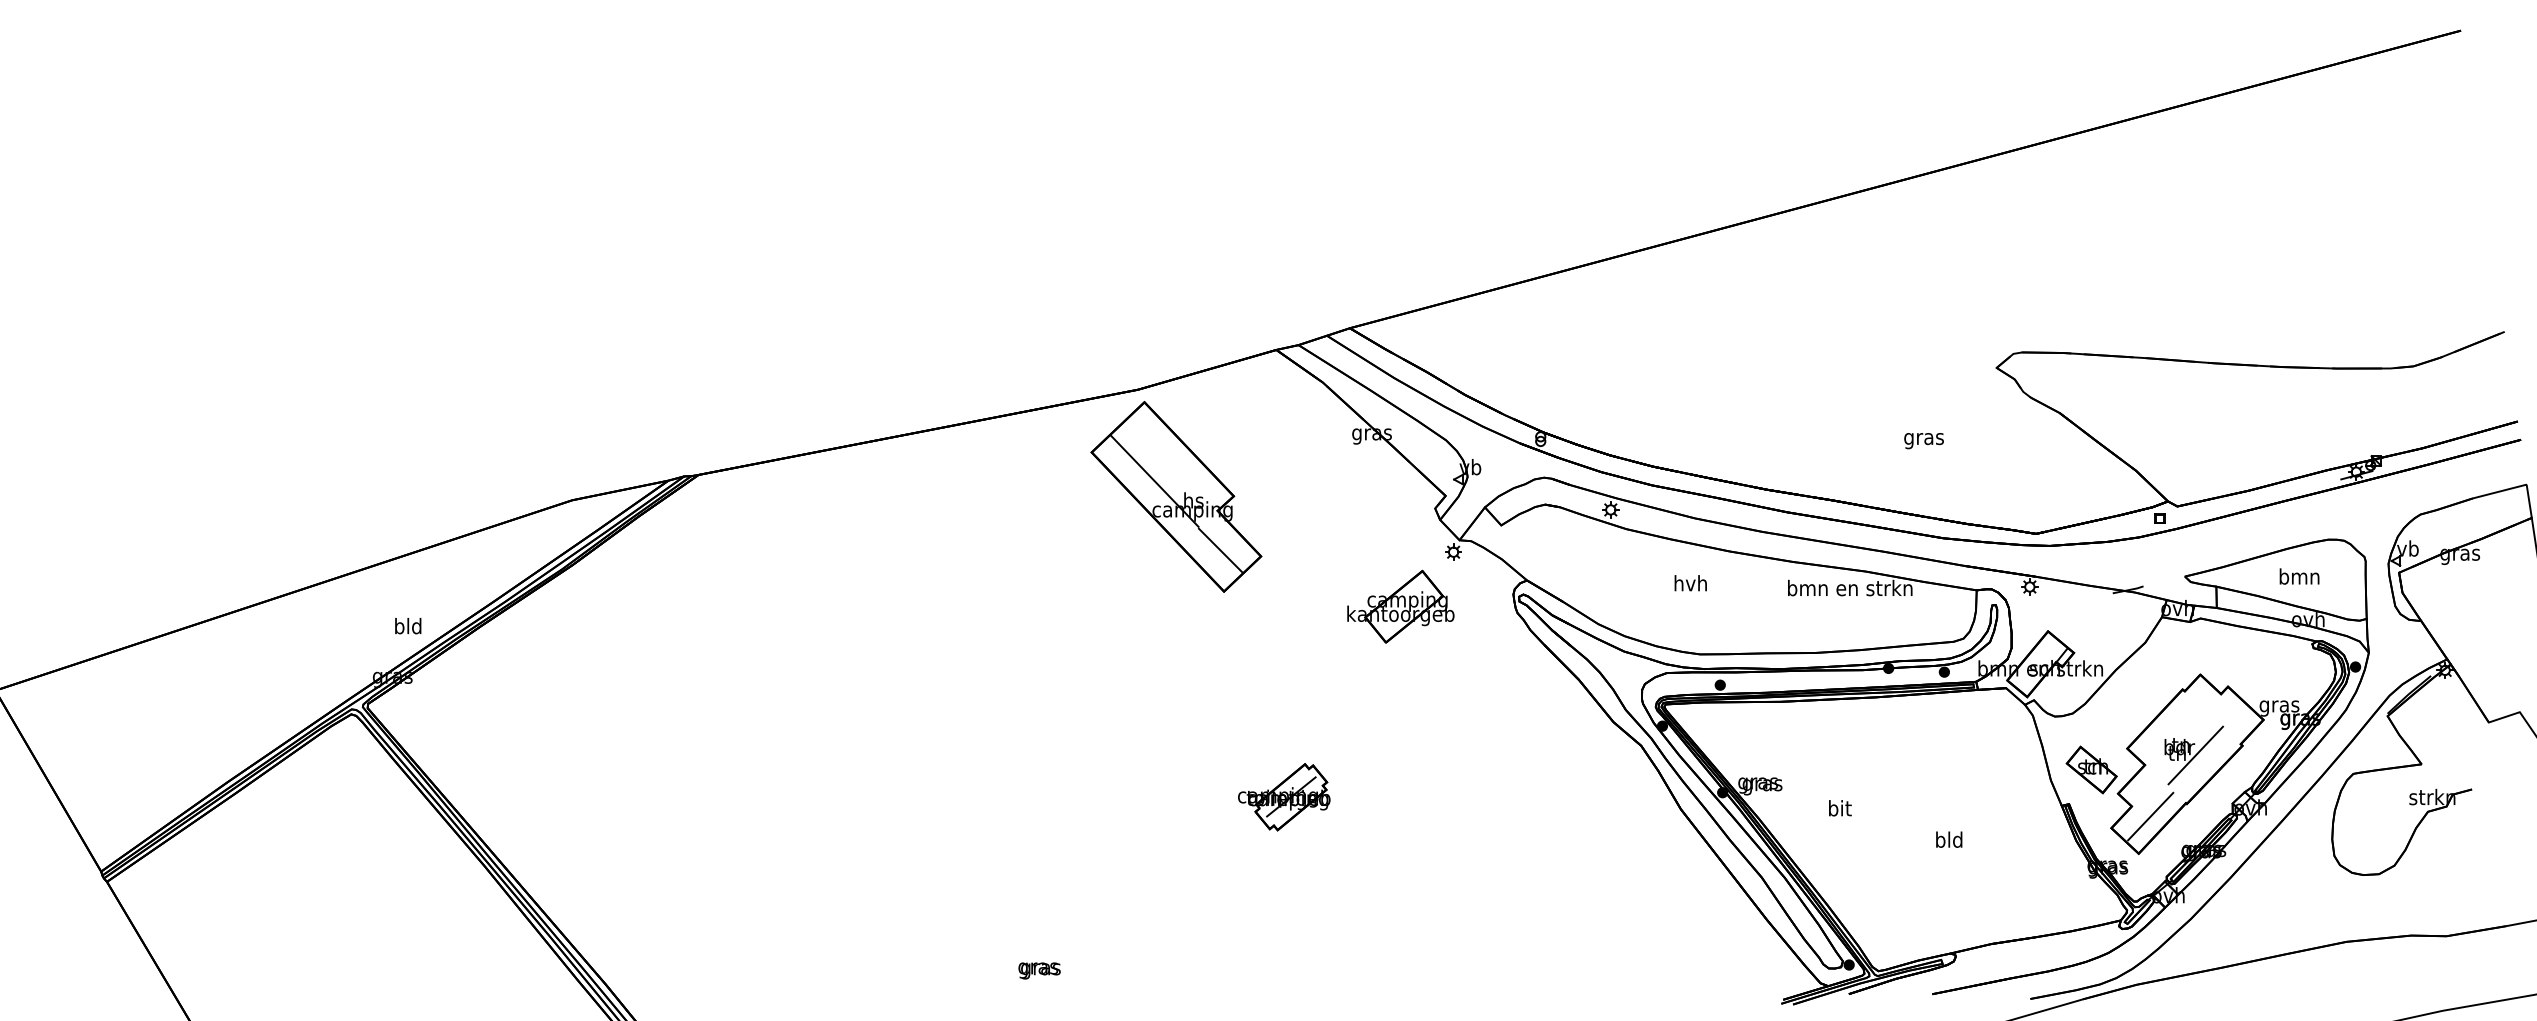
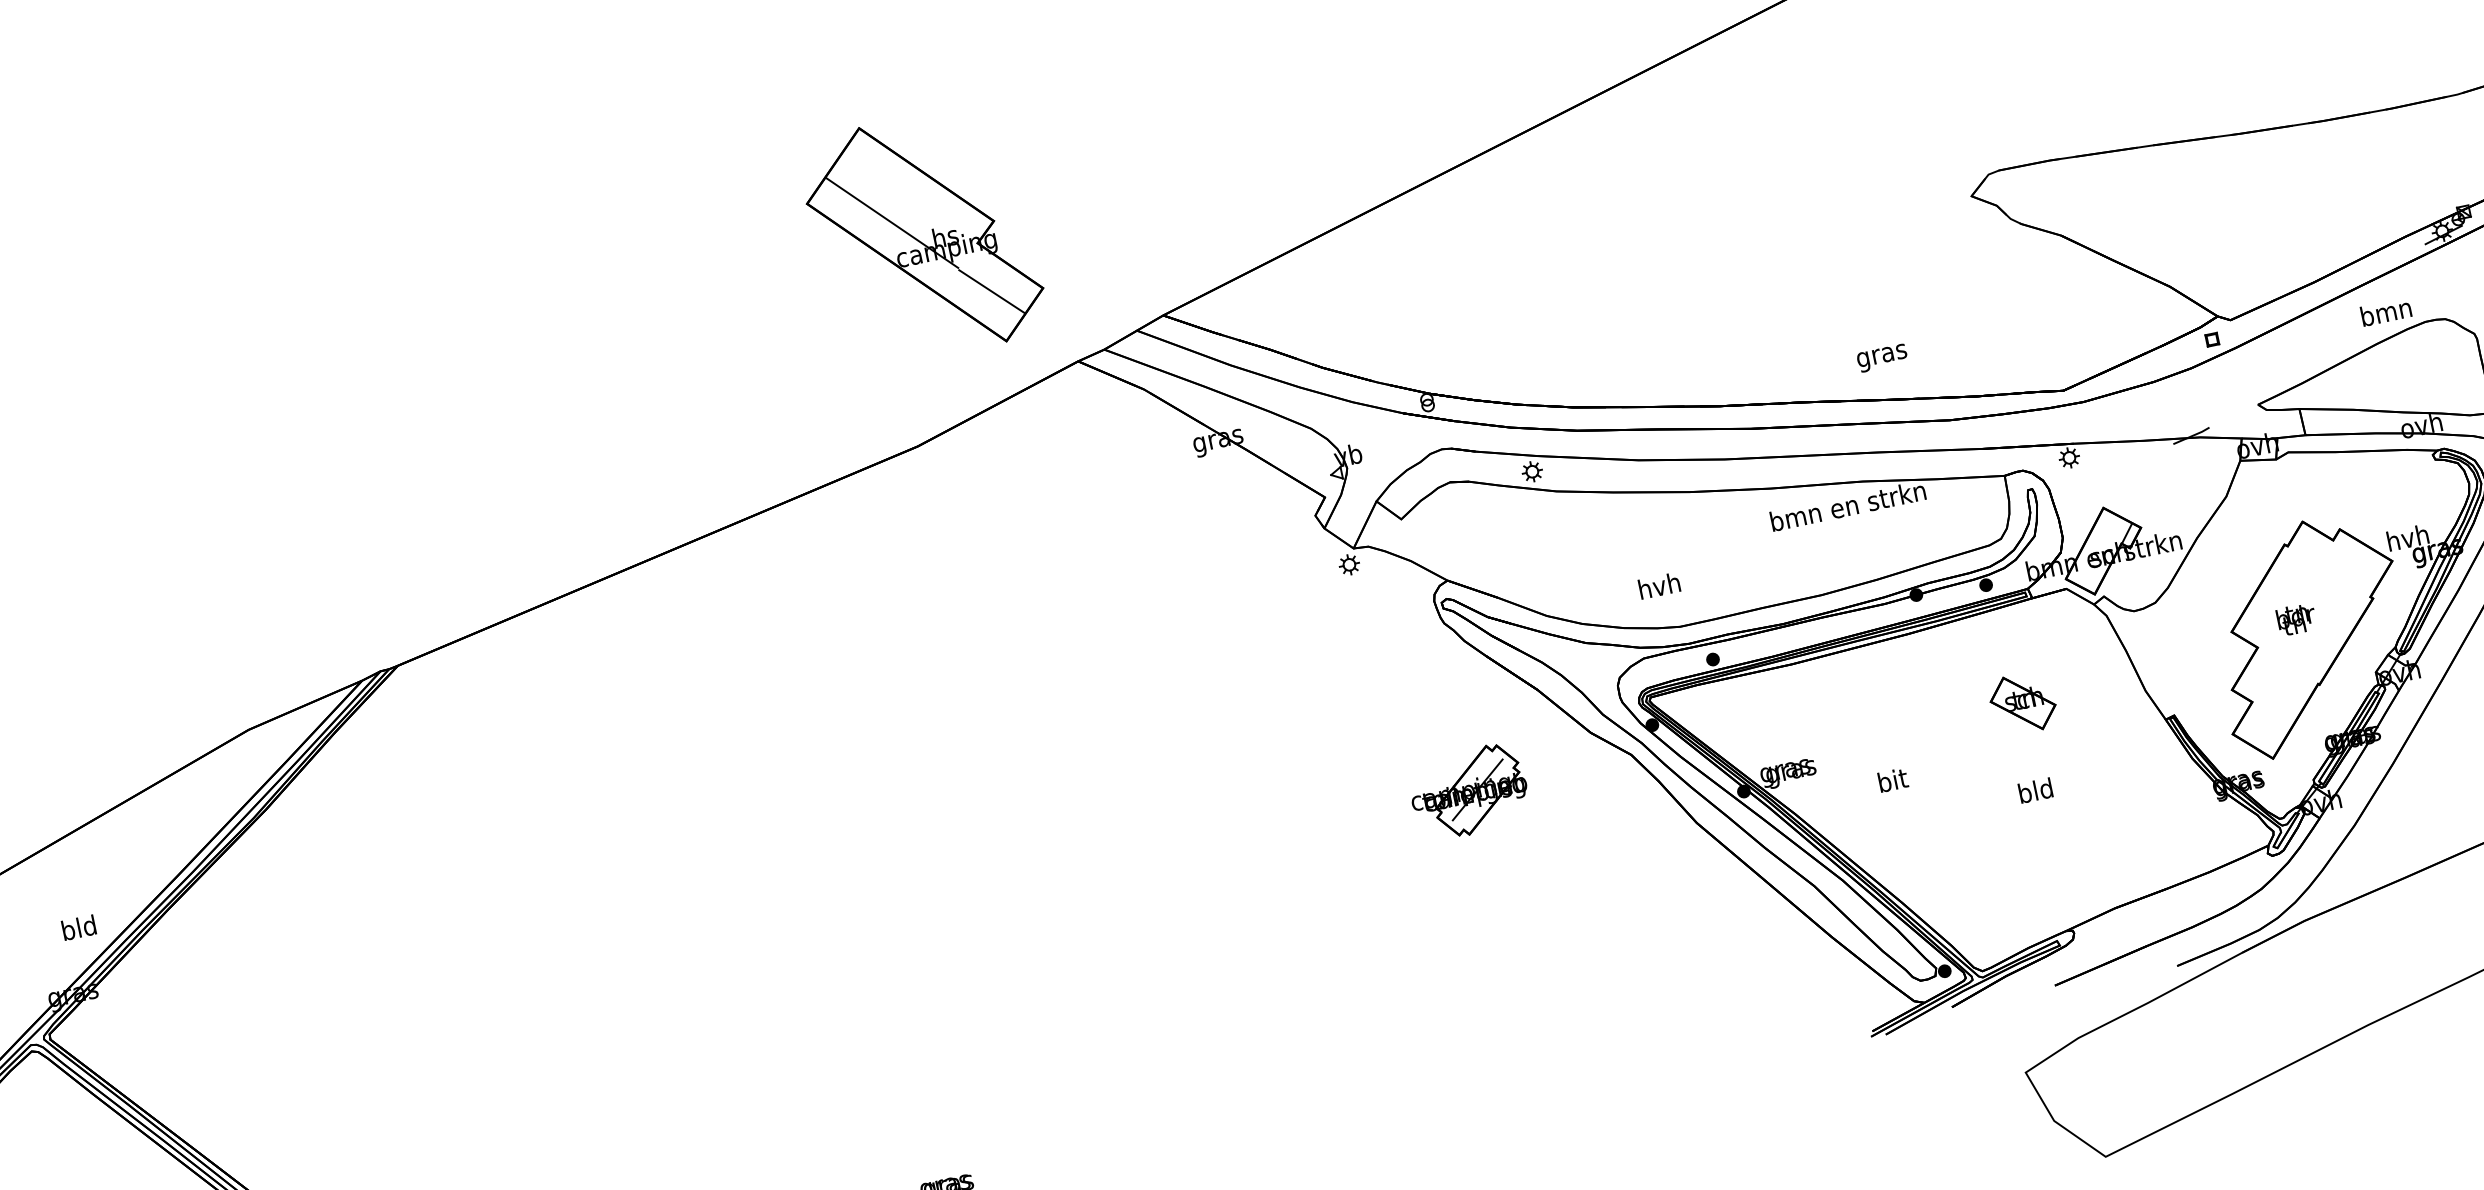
text: (1923, 441) -> (1881, 358), moved
part: (1176, 496) -> (923, 236), moved
text: (2299, 576) -> (2386, 311), moved
text: (1690, 583) -> (1659, 586), moved
part: (1400, 606) -> (1298, 645), removed
text: (2279, 706) -> (2408, 540), gras -> hvh
line: (2195, 755) -> (2317, 622), removed
part: (2091, 769) -> (2022, 702), moved
part: (1284, 797) -> (1469, 792), moved
line: (2150, 816) -> (2277, 709), removed

